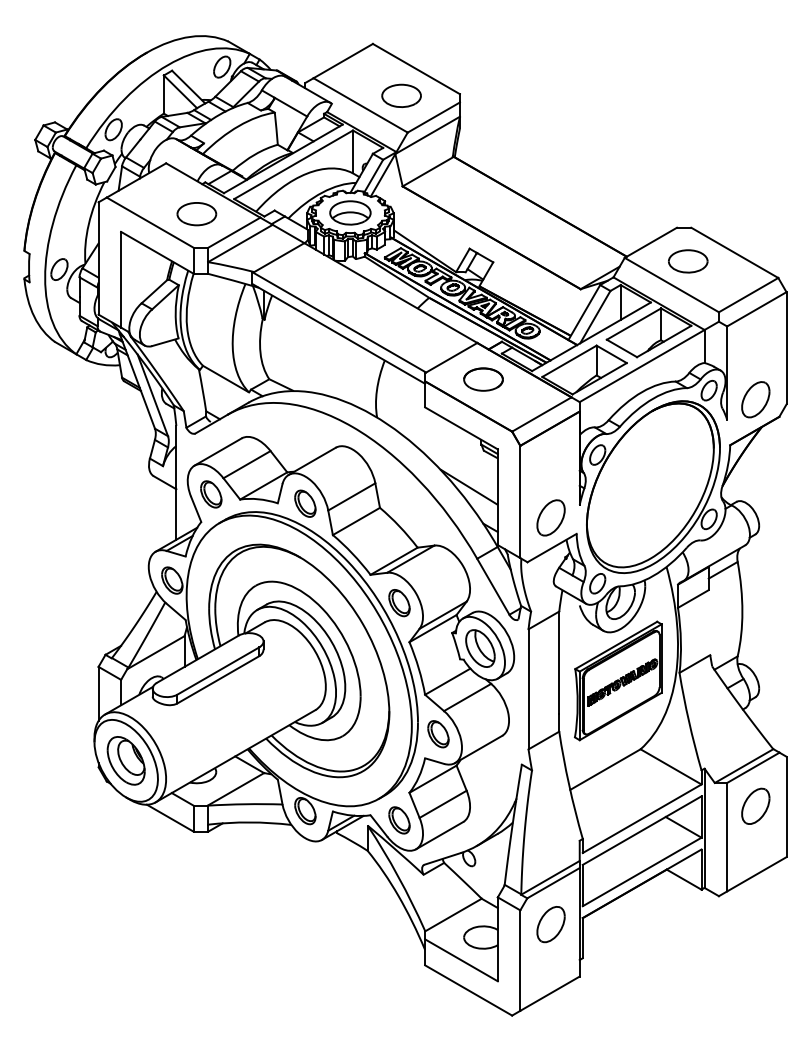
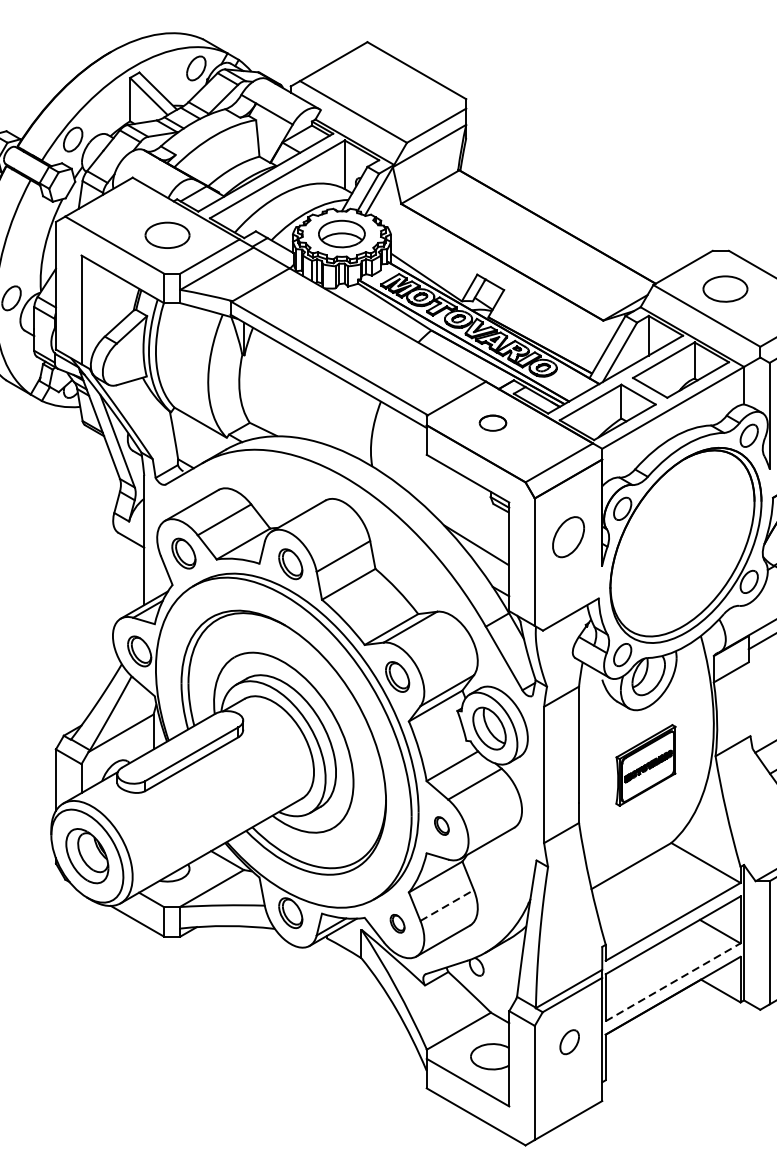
part: (401, 95) -> (399, 100), removed
part: (483, 379) -> (493, 423), size x0.6
part: (550, 517) -> (567, 536), moved
part: (617, 680) -> (645, 764), size x0.6
part: (438, 734) -> (441, 826), size x0.6
line: (443, 804) -> (447, 905), solid -> dashed
part: (399, 820) -> (397, 923), size x0.6
line: (642, 871) -> (673, 981), solid -> dashed
part: (550, 924) -> (569, 1041), size x0.6

